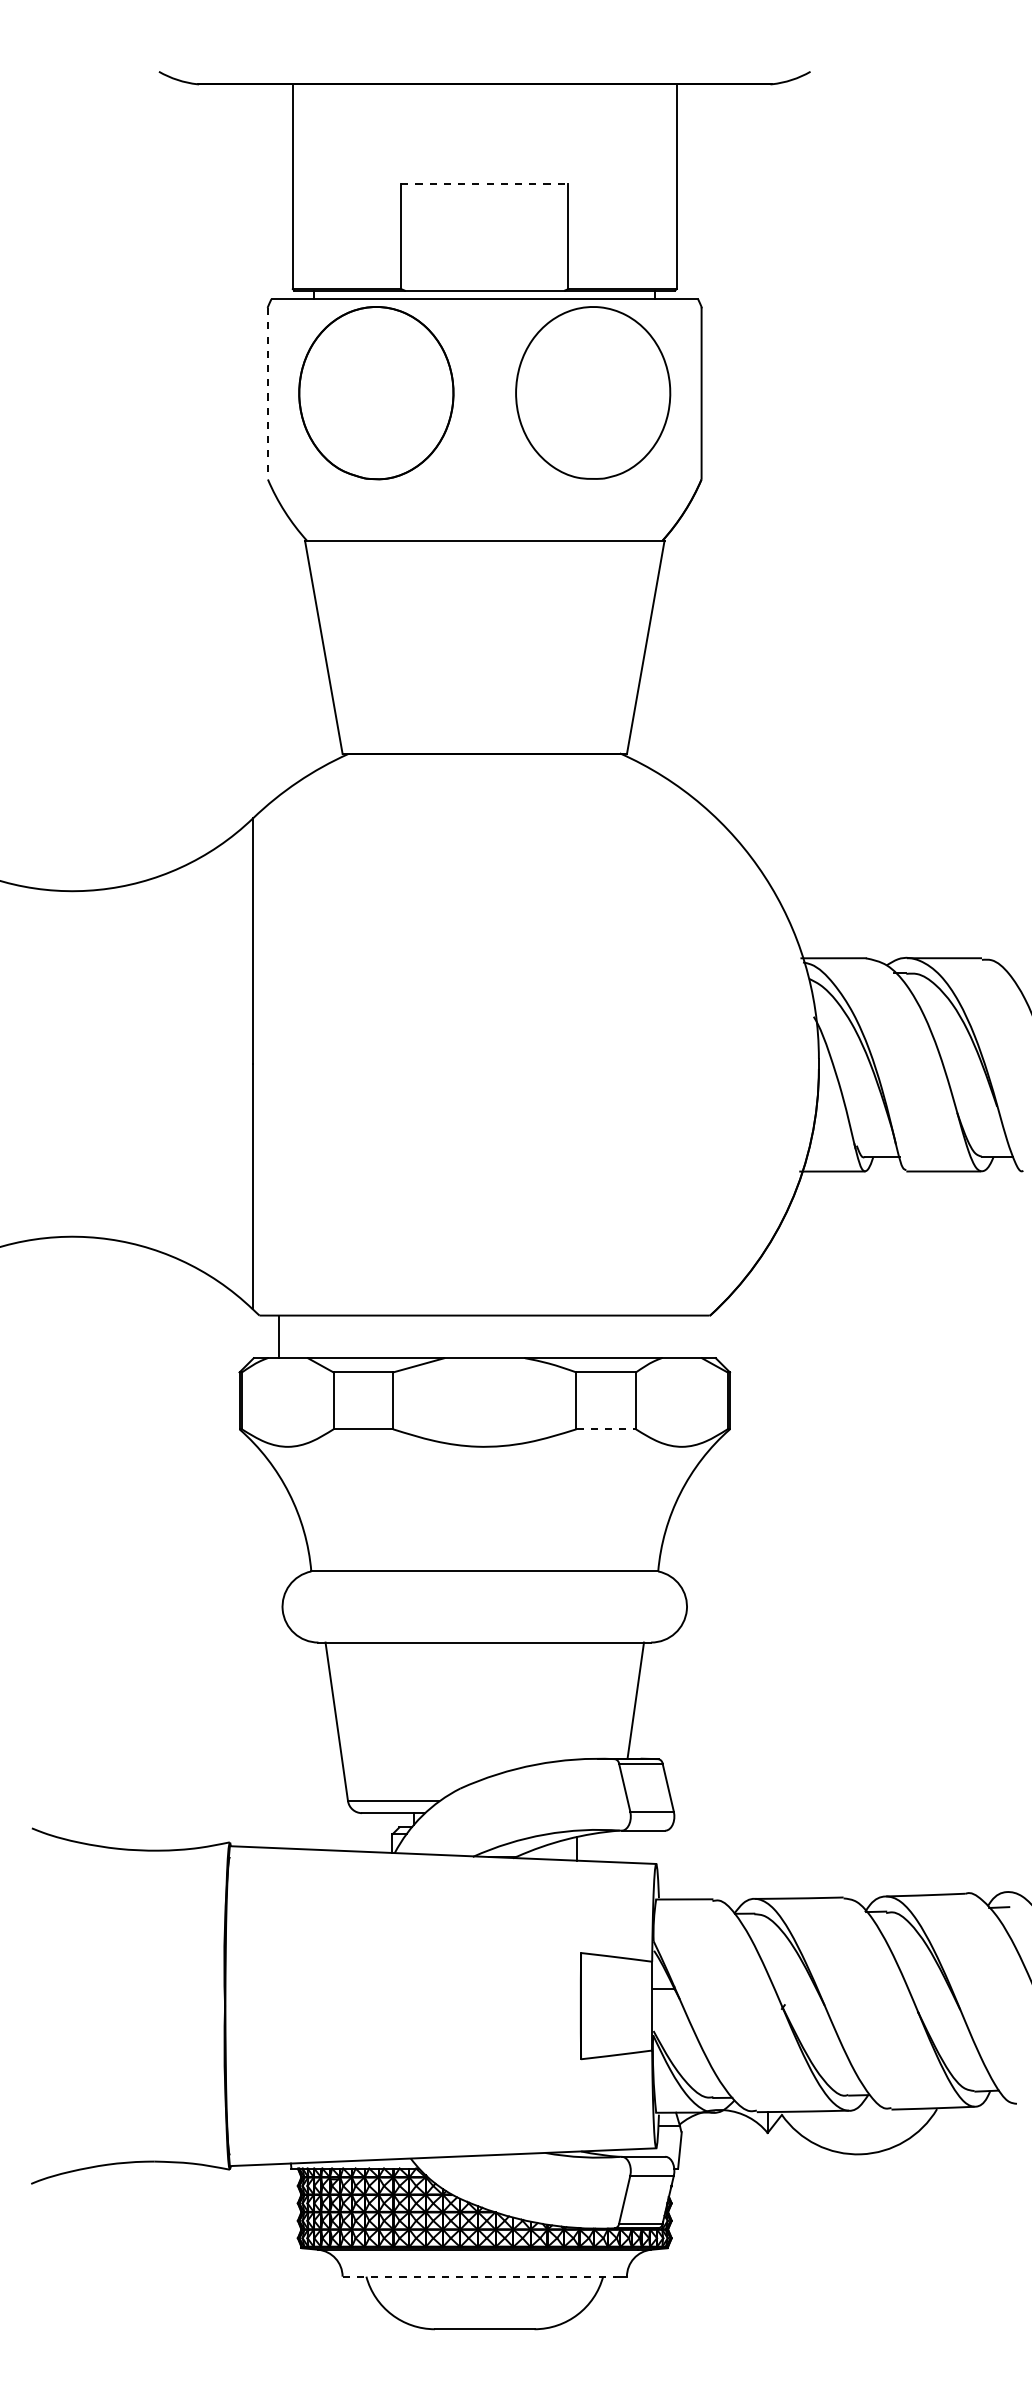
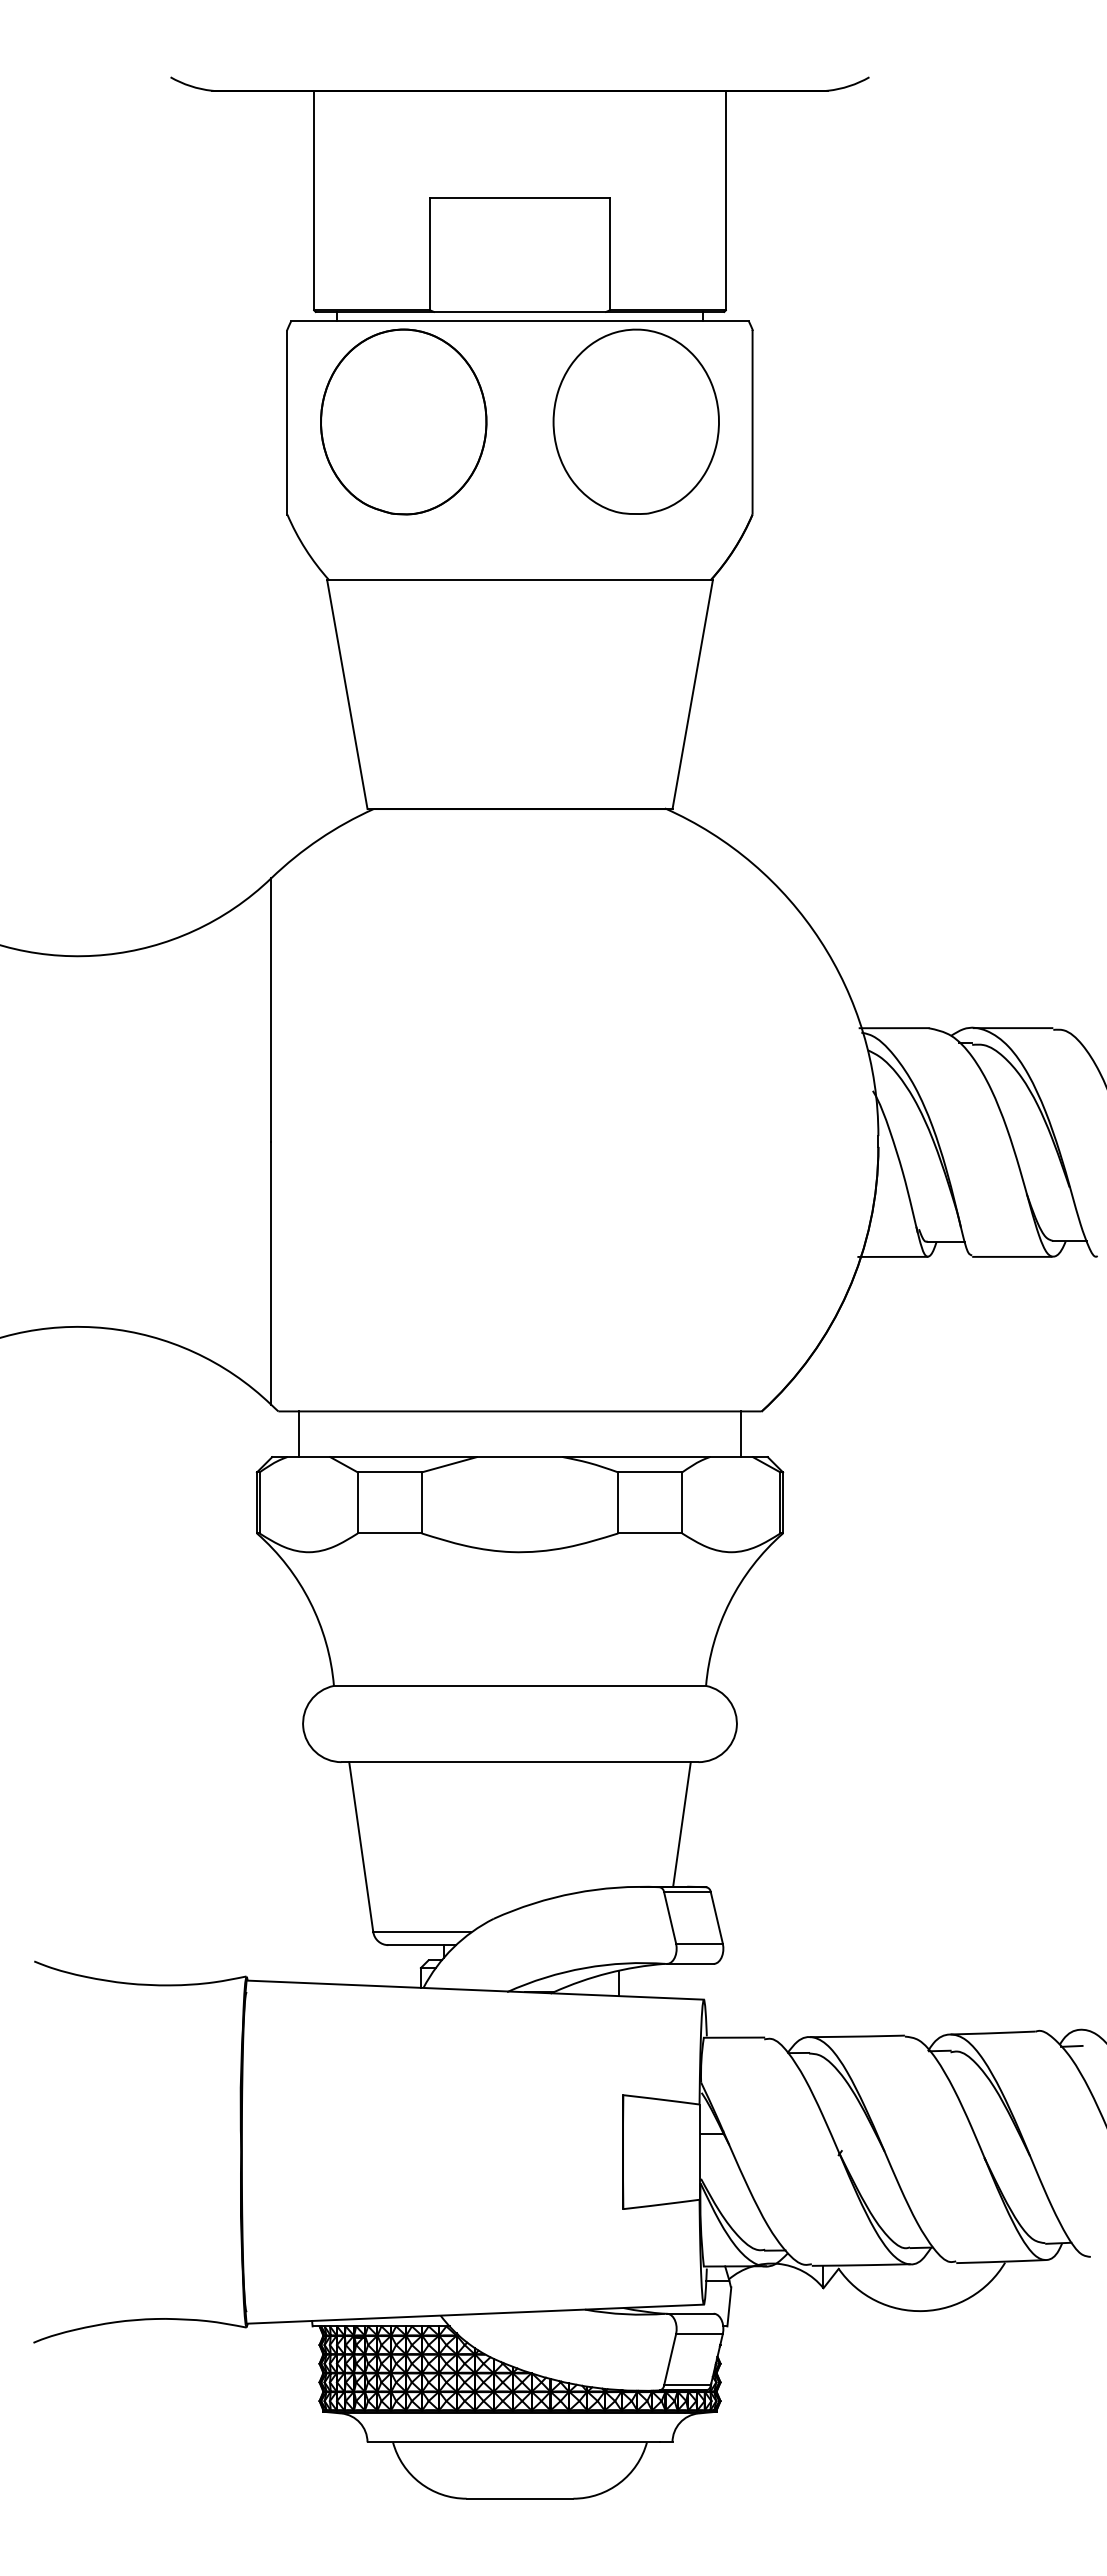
line: (485, 183) -> (520, 197), dashed -> solid
line: (268, 393) -> (287, 422), dashed -> solid
line: (691, 1337) -> (741, 1434), added
line: (606, 1429) -> (650, 1533), dashed -> solid
line: (479, 2276) -> (514, 2442), dashed -> solid

